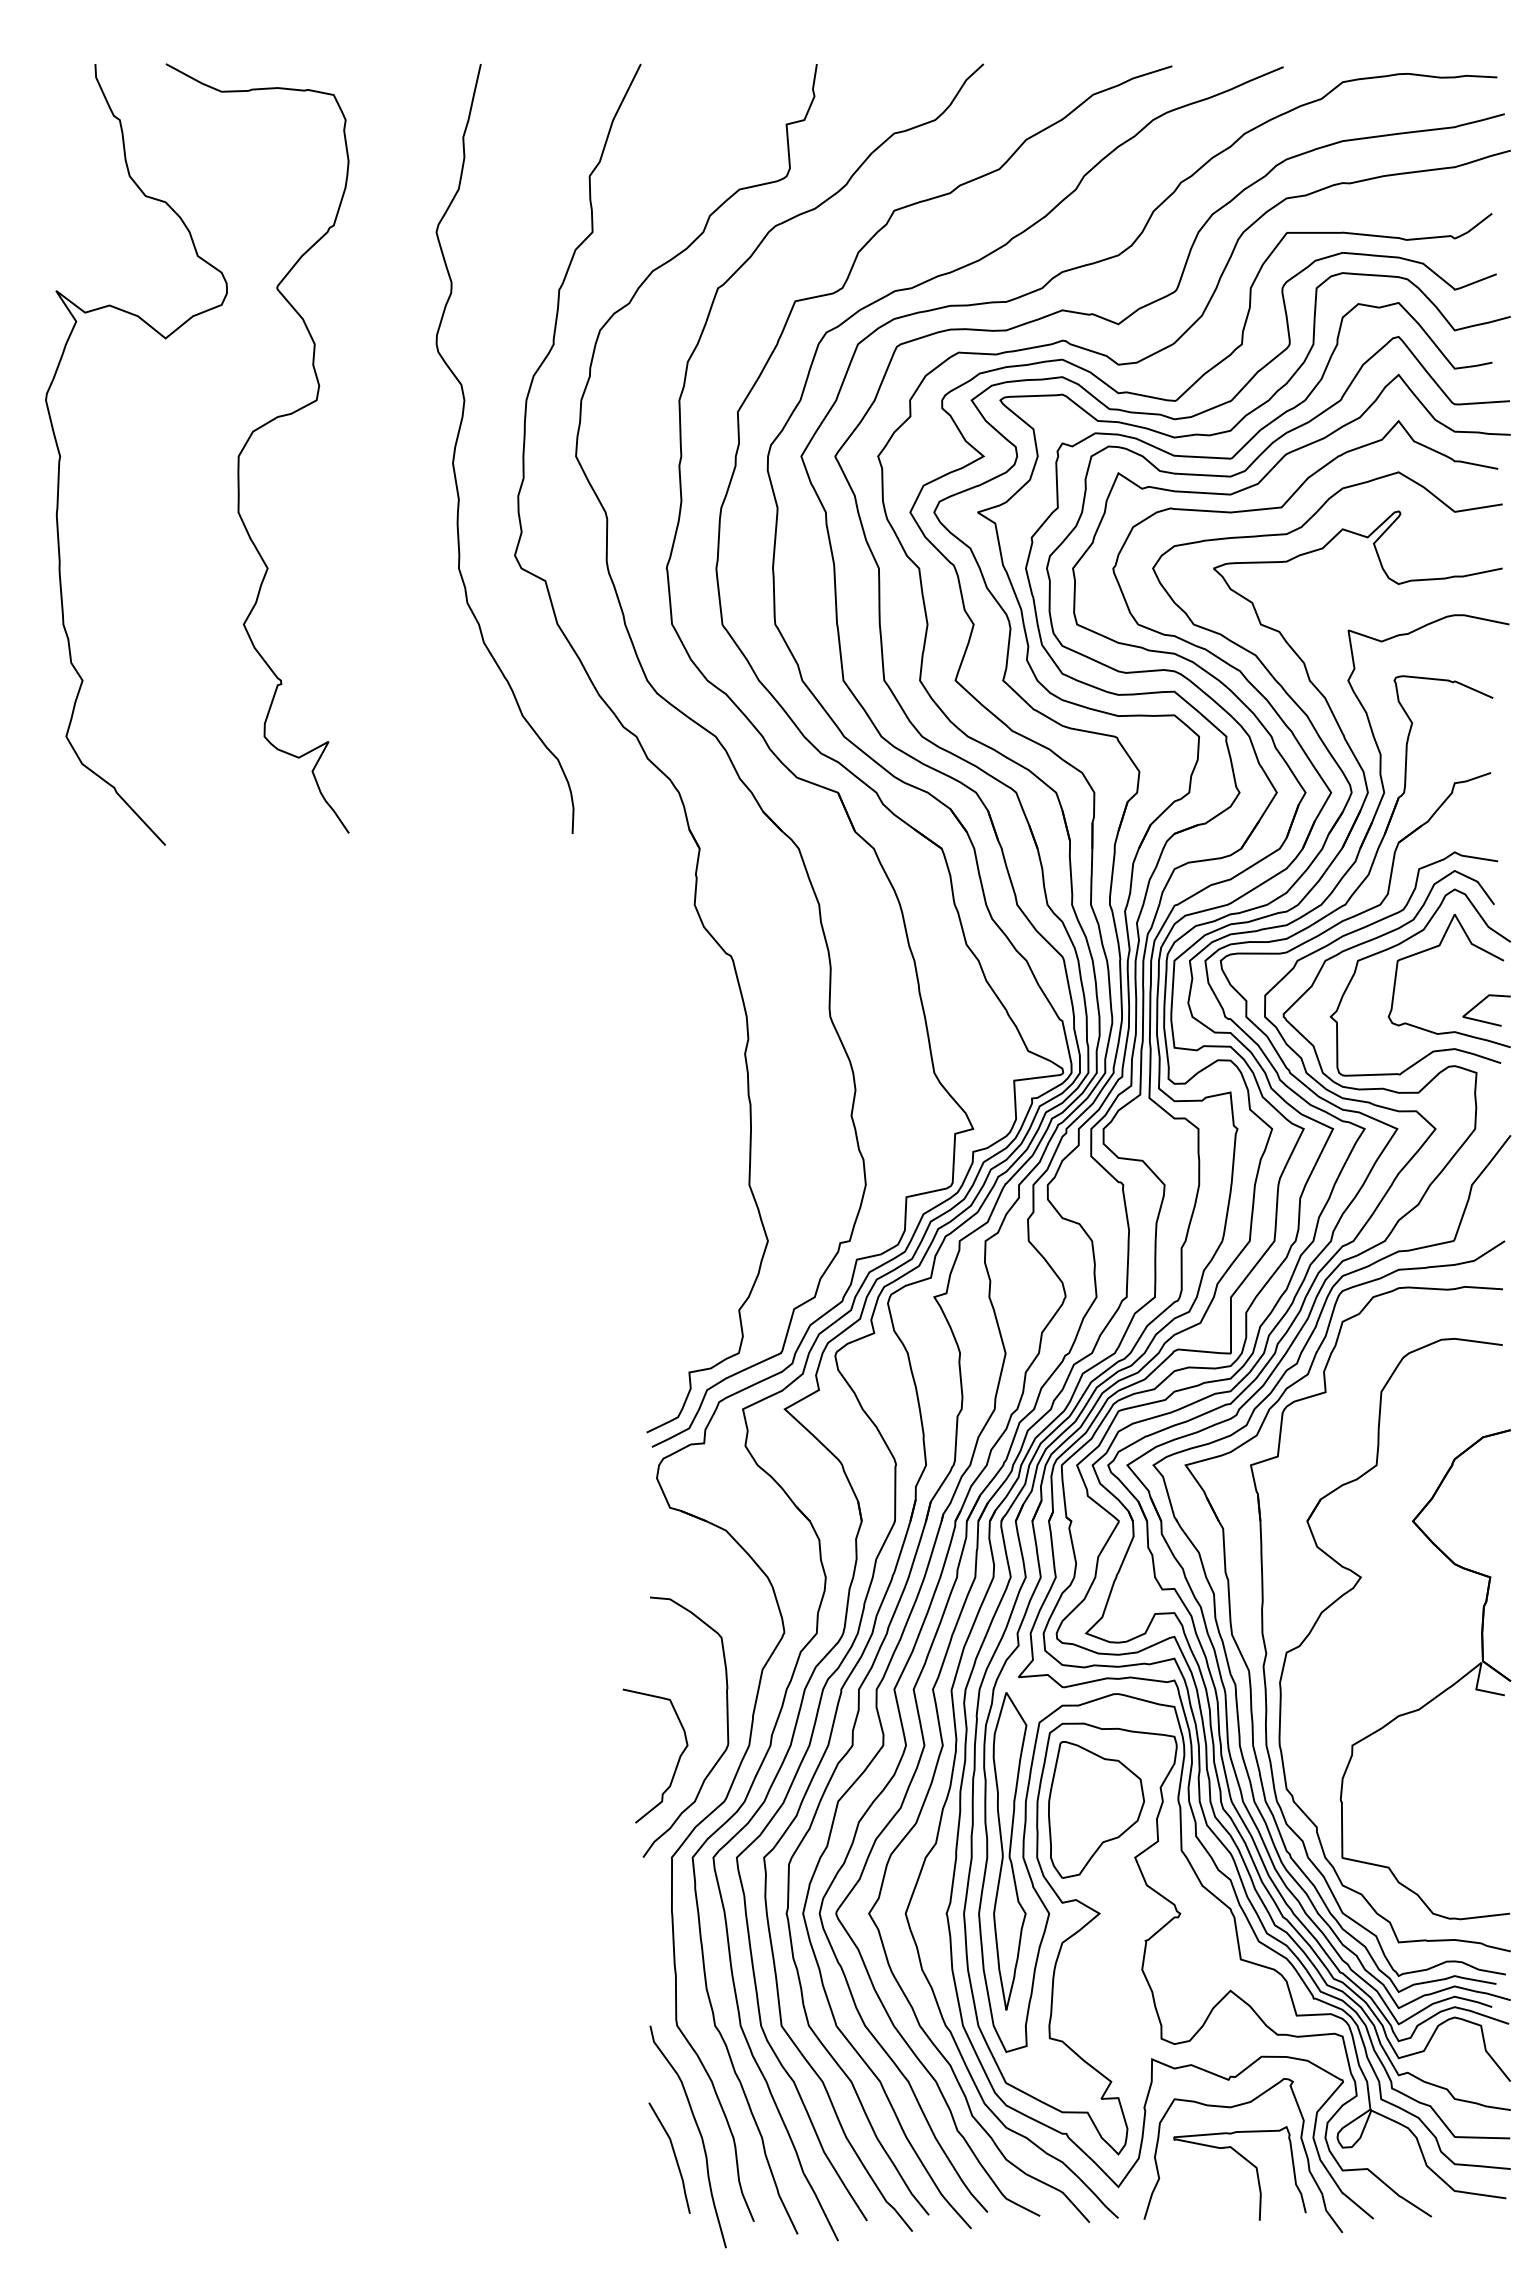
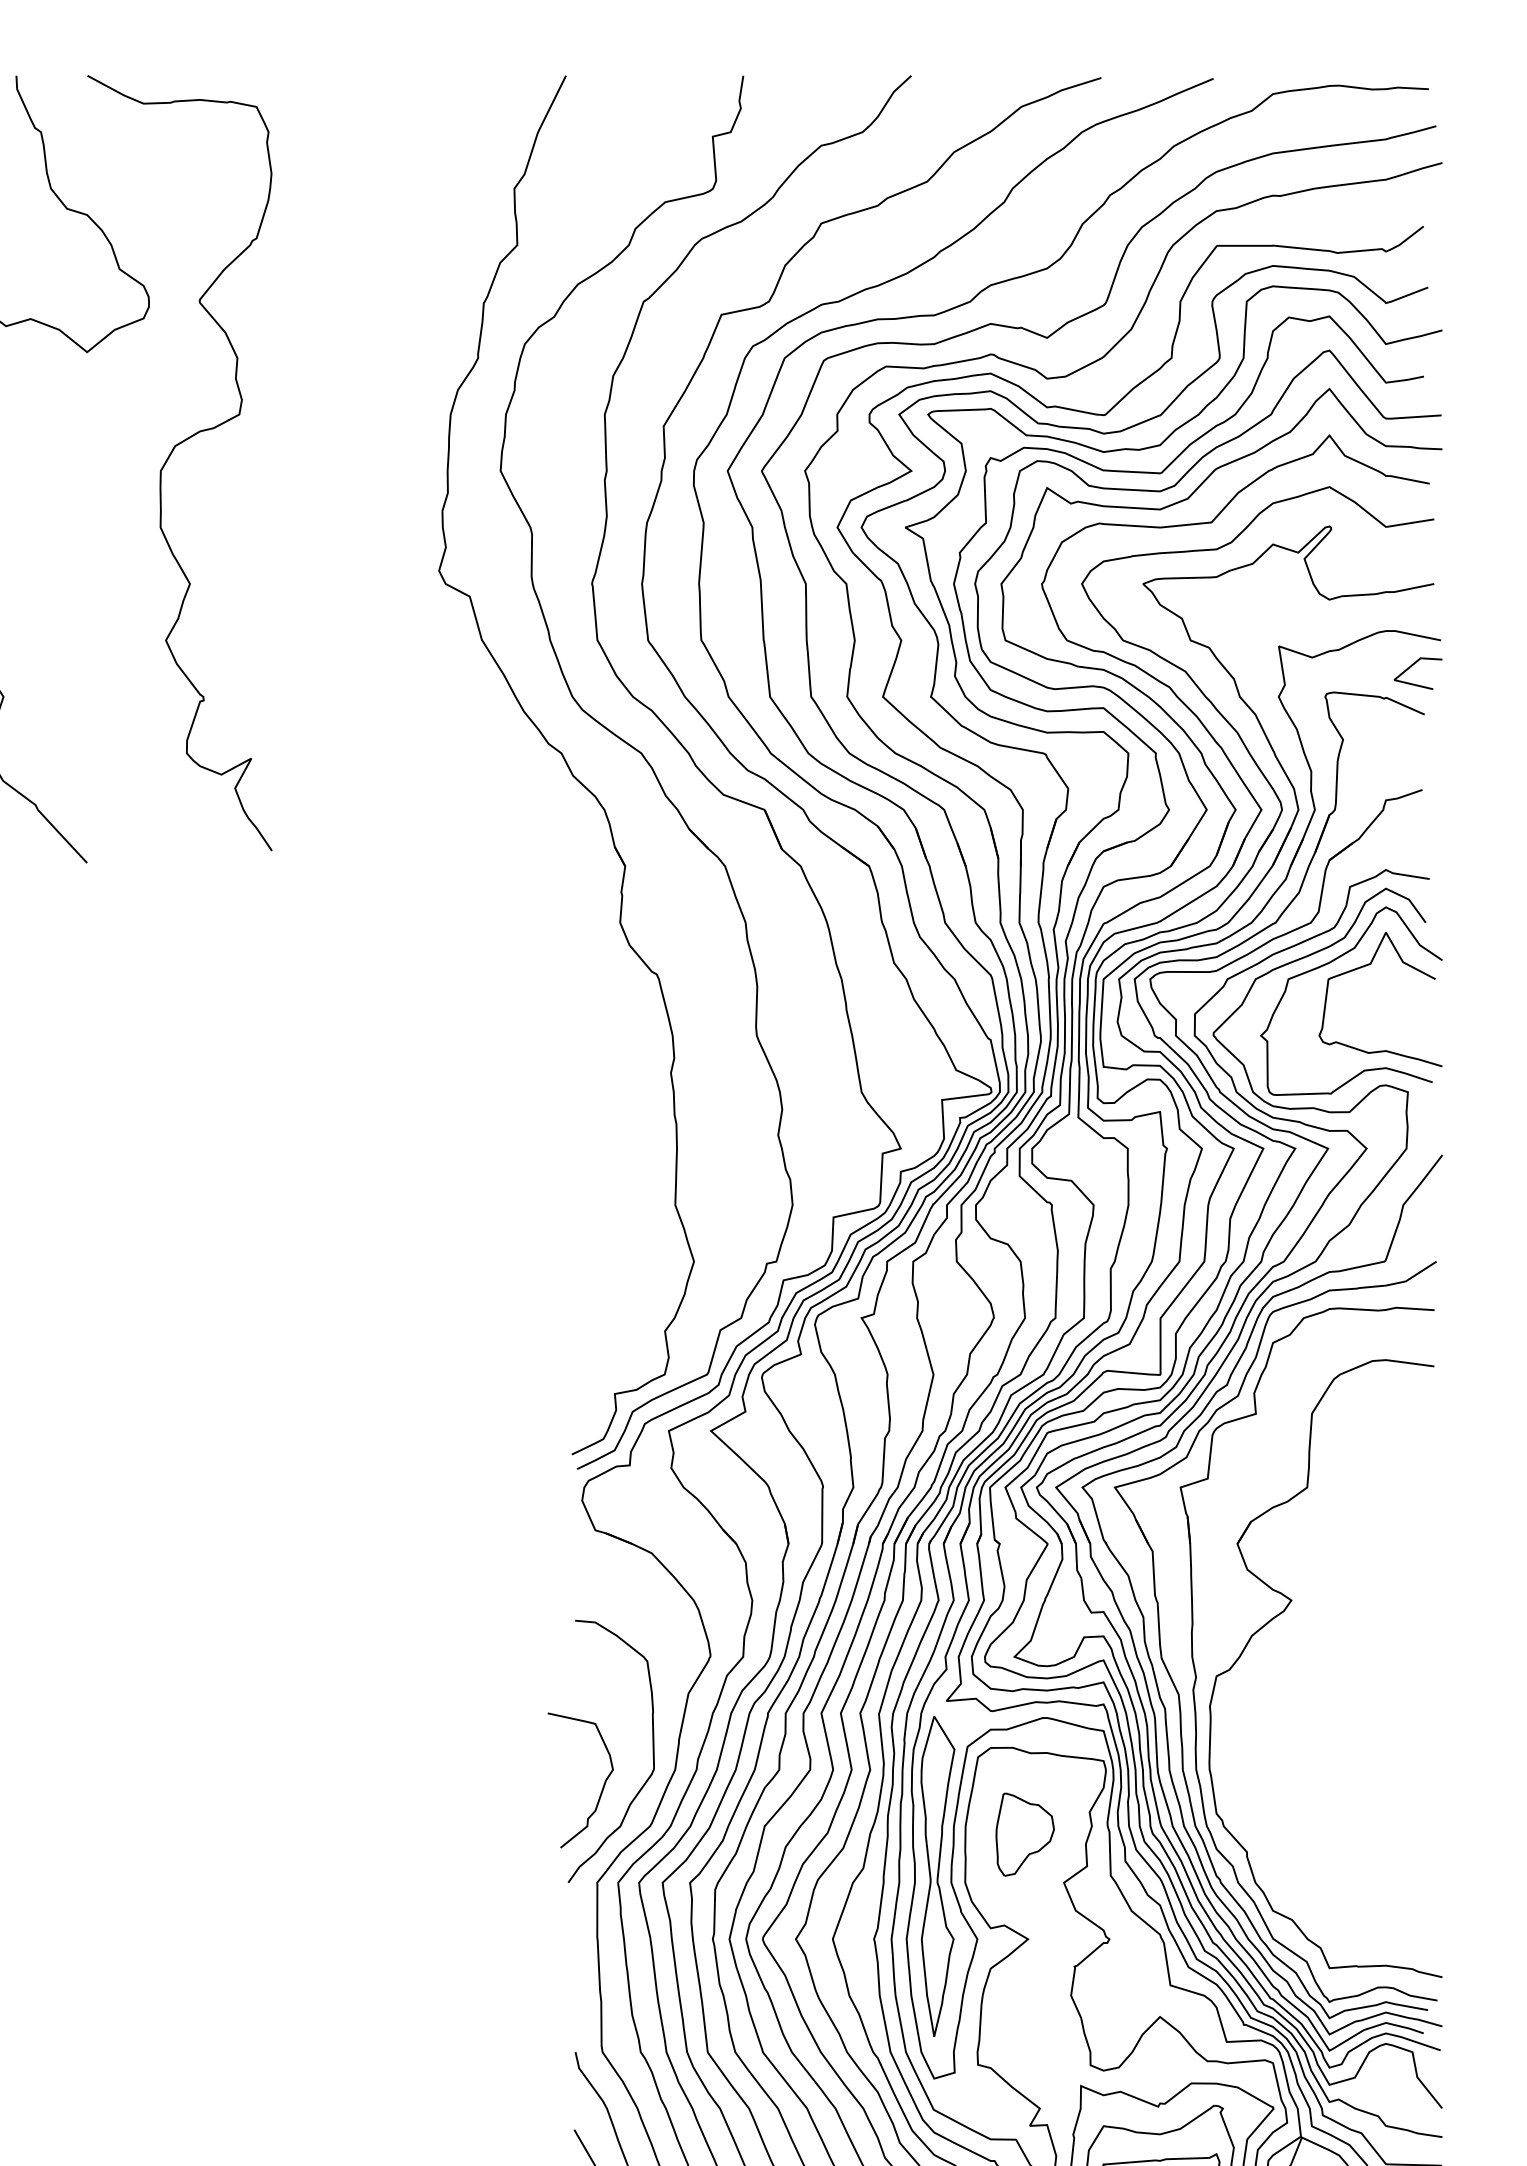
curve: (458, 438) -> (382, 453), removed
line: (1480, 1003) -> (1411, 666), moved
part: (1440, 1692) -> (1371, 1716), removed
part: (1096, 1809) -> (1025, 1834), size x0.6

